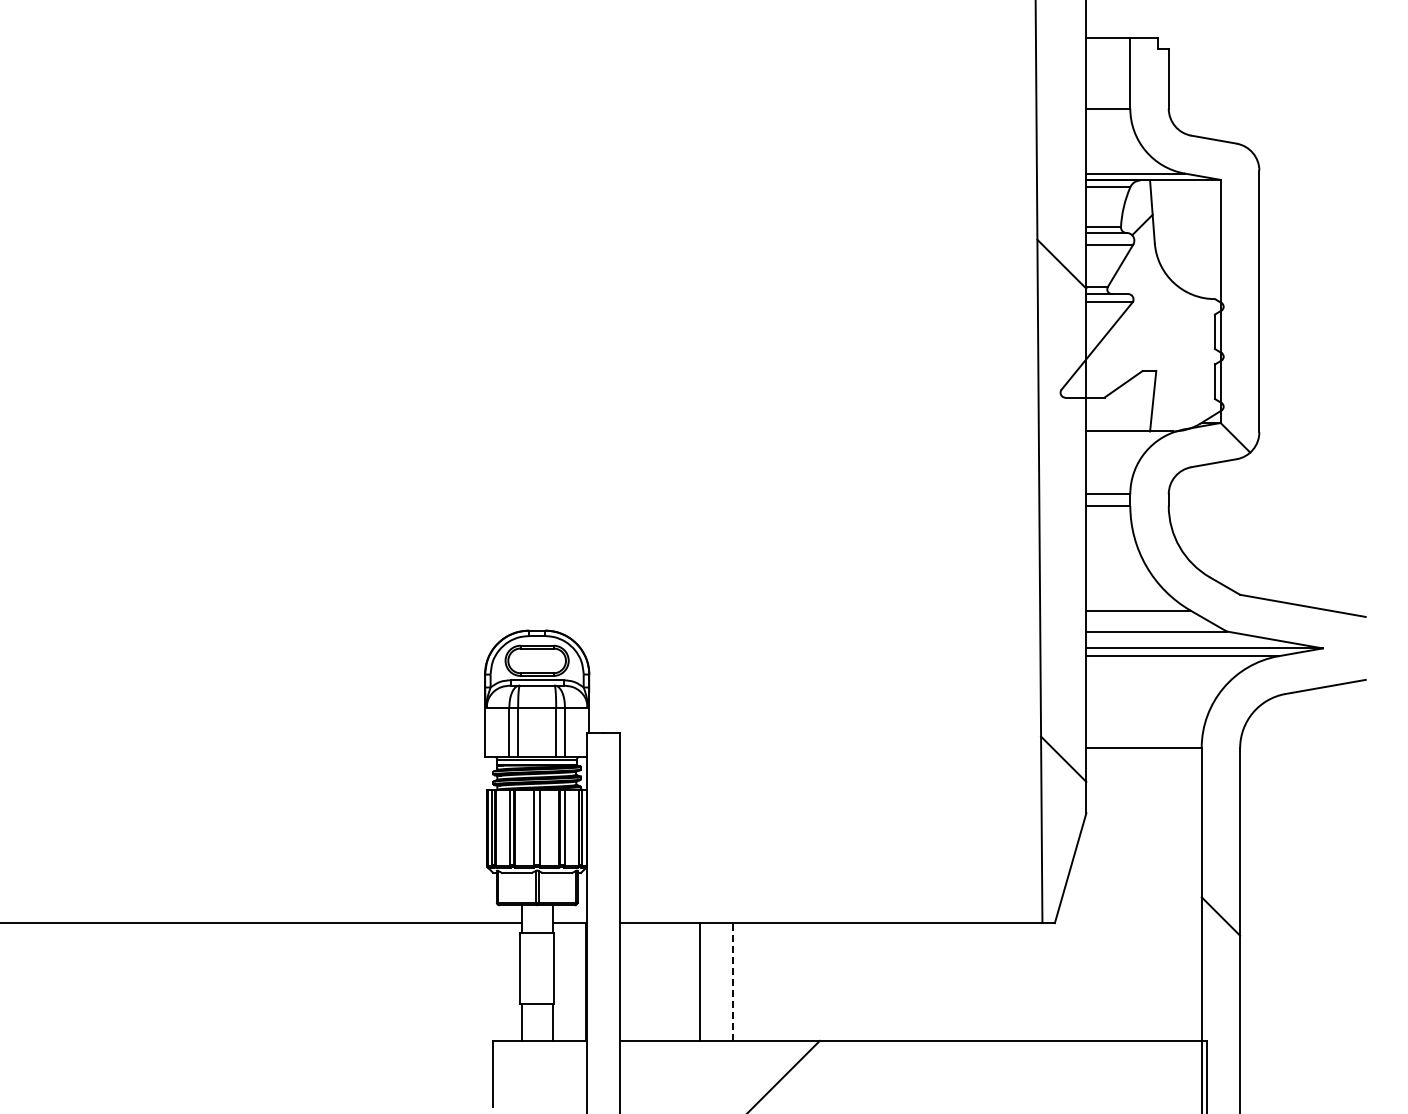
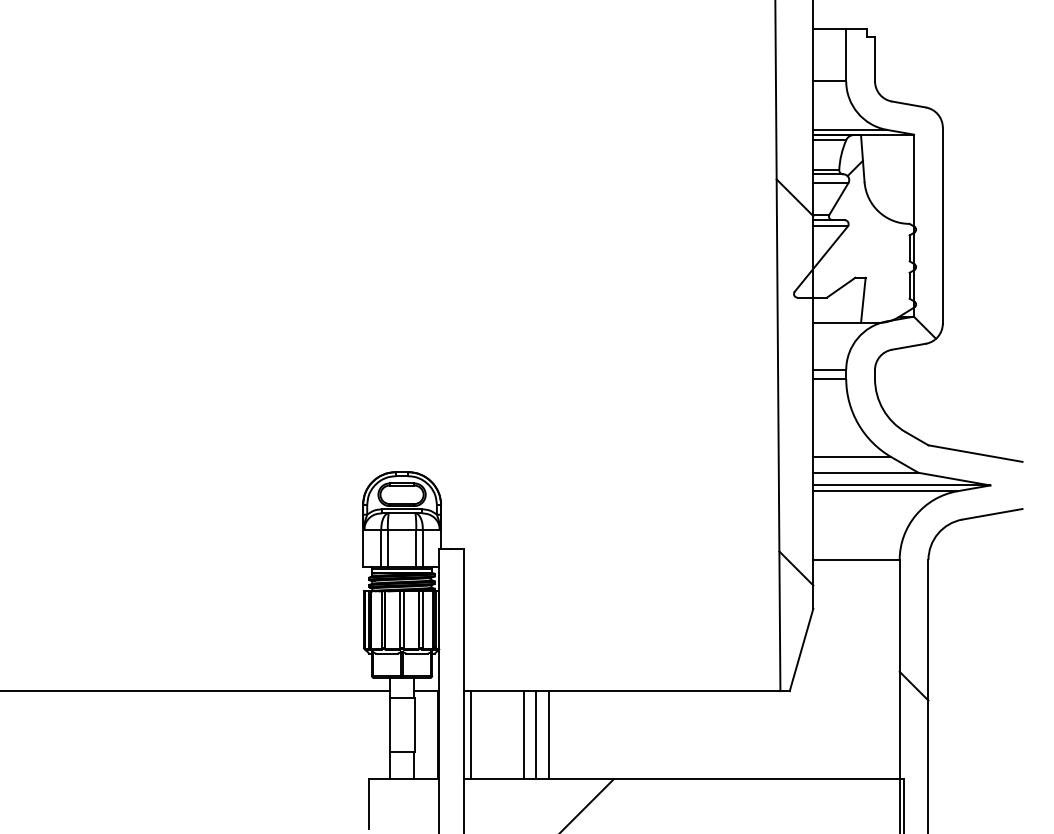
line: (629, 981) -> (471, 734), added
line: (715, 981) -> (535, 734), added
line: (732, 981) -> (548, 734), dashed -> solid

